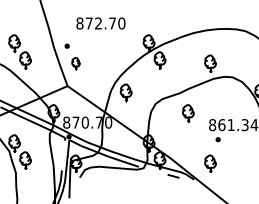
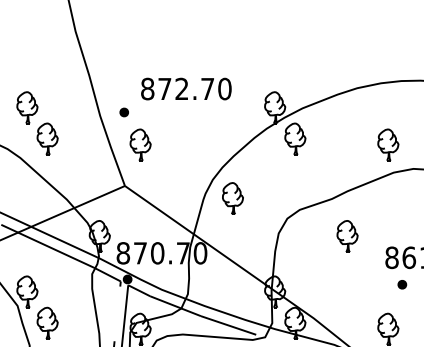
text: (100, 23) -> (185, 89), moved
part: (75, 63) -> (139, 144), size x1.43

